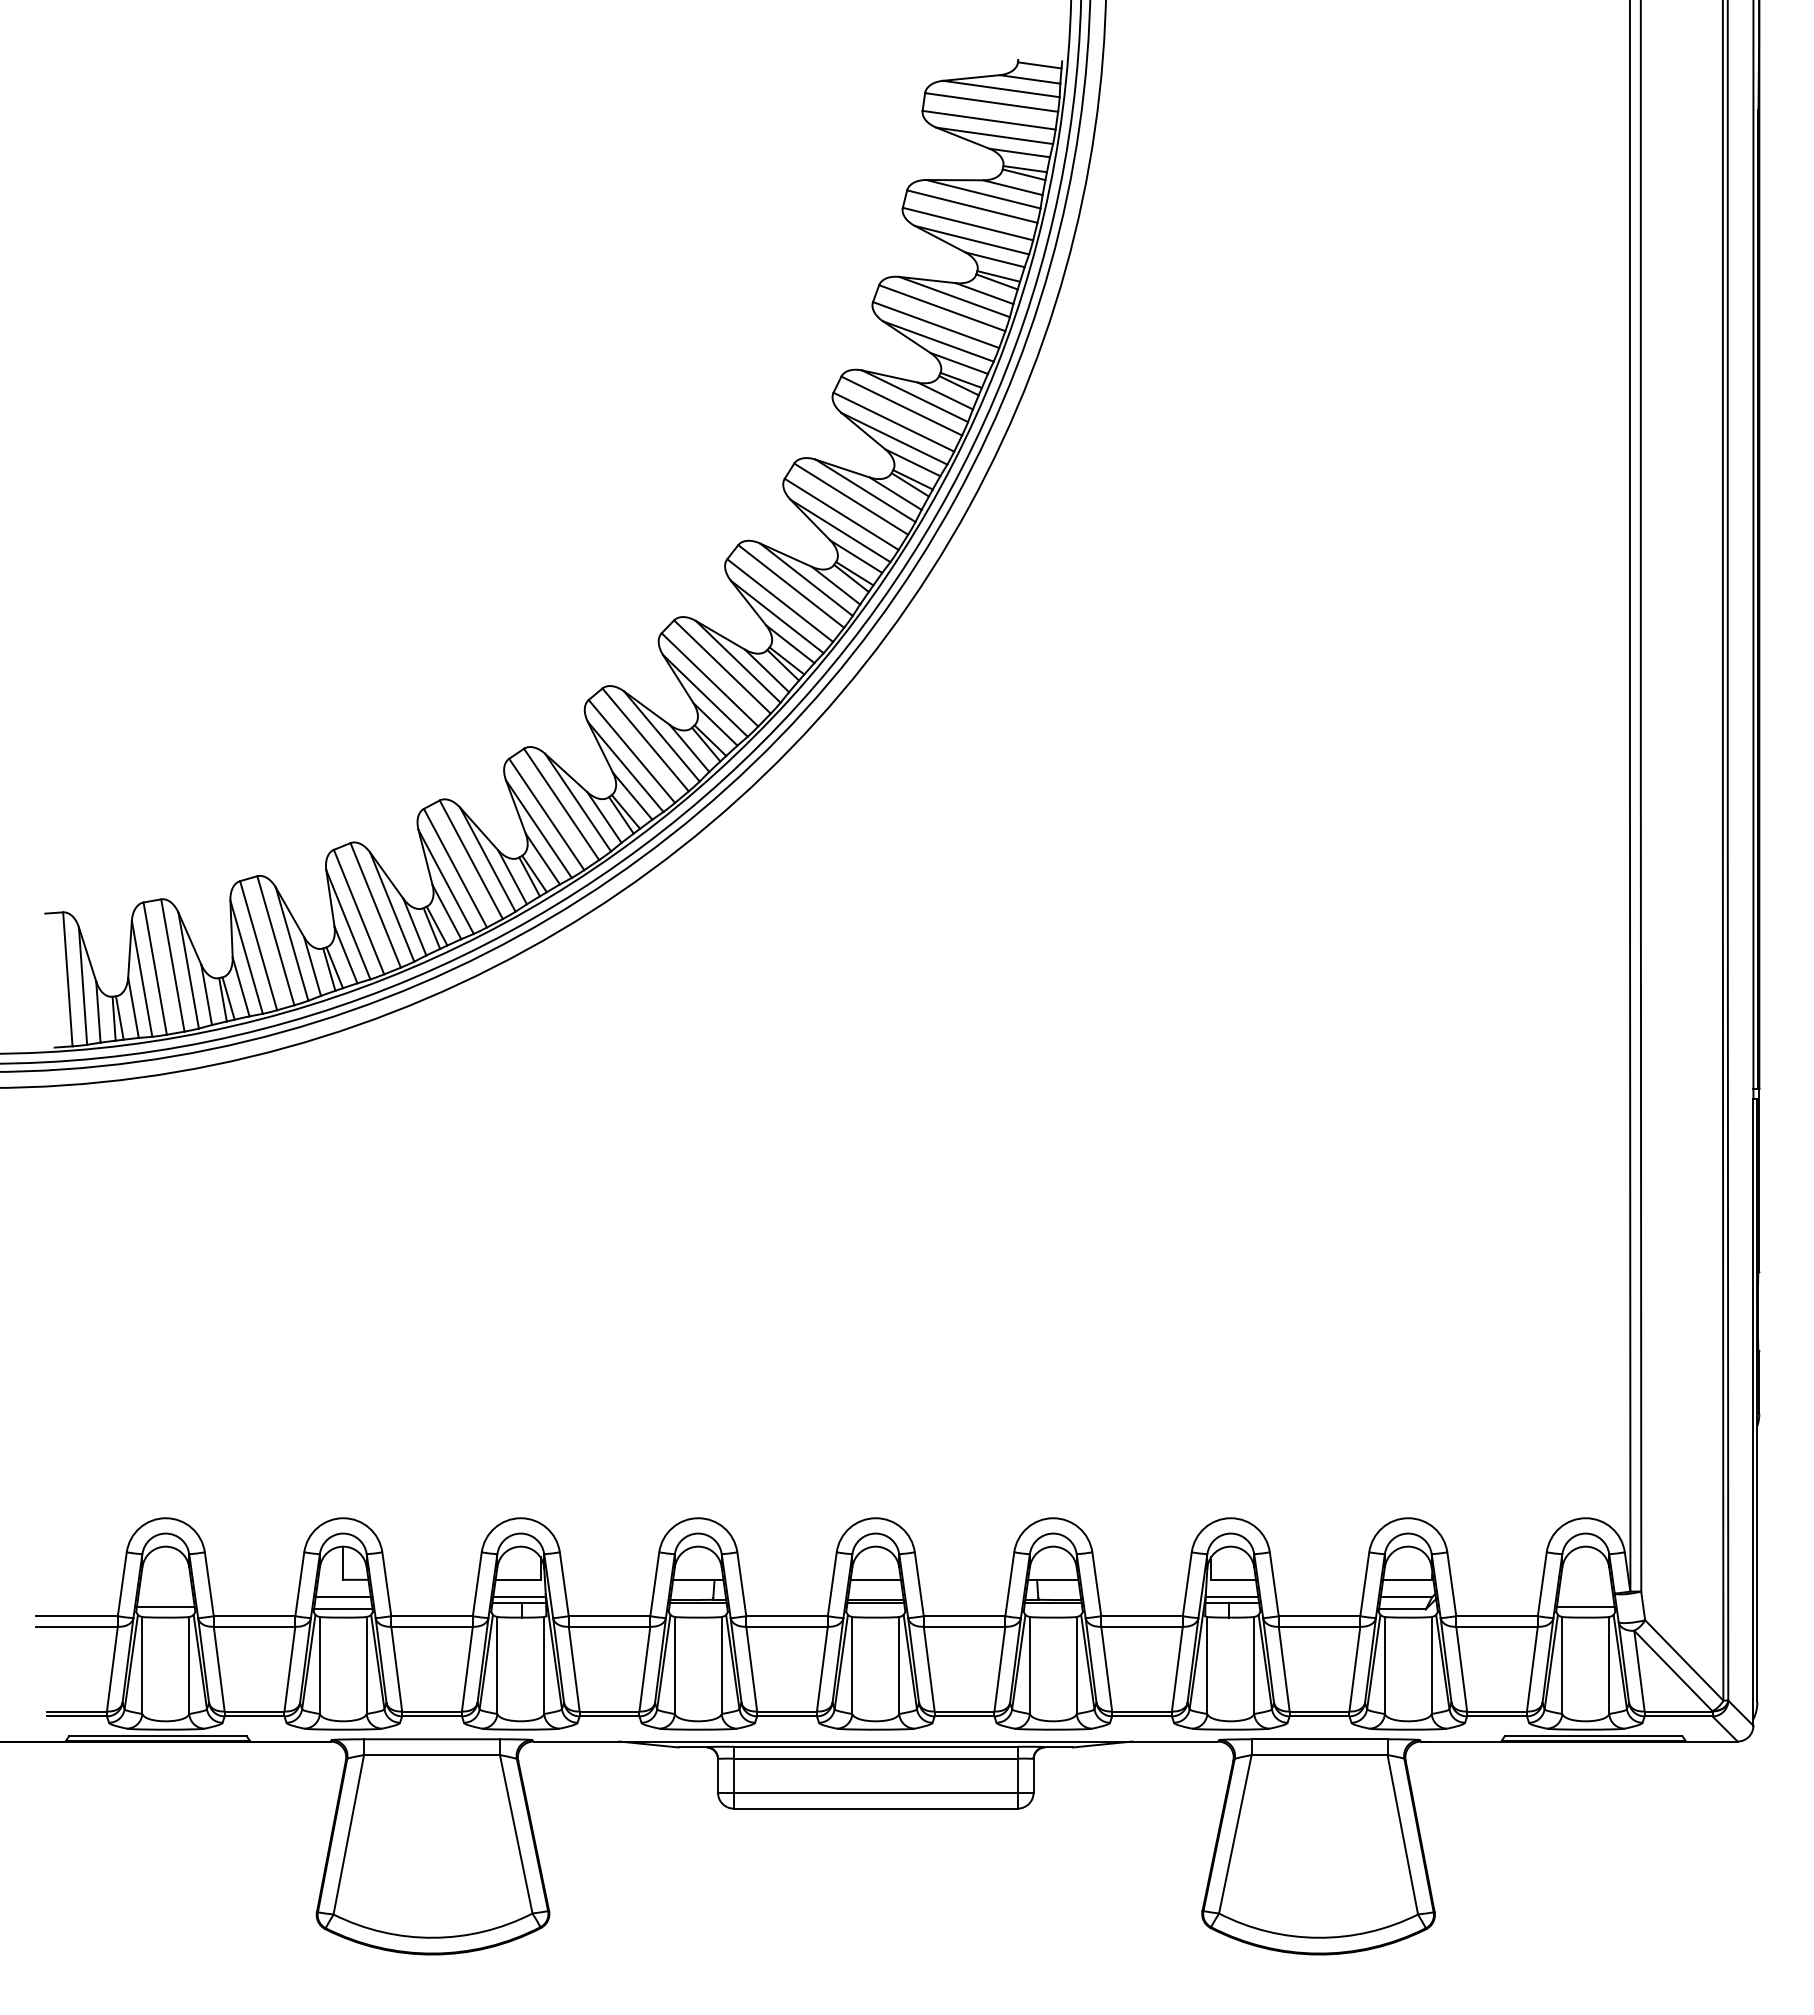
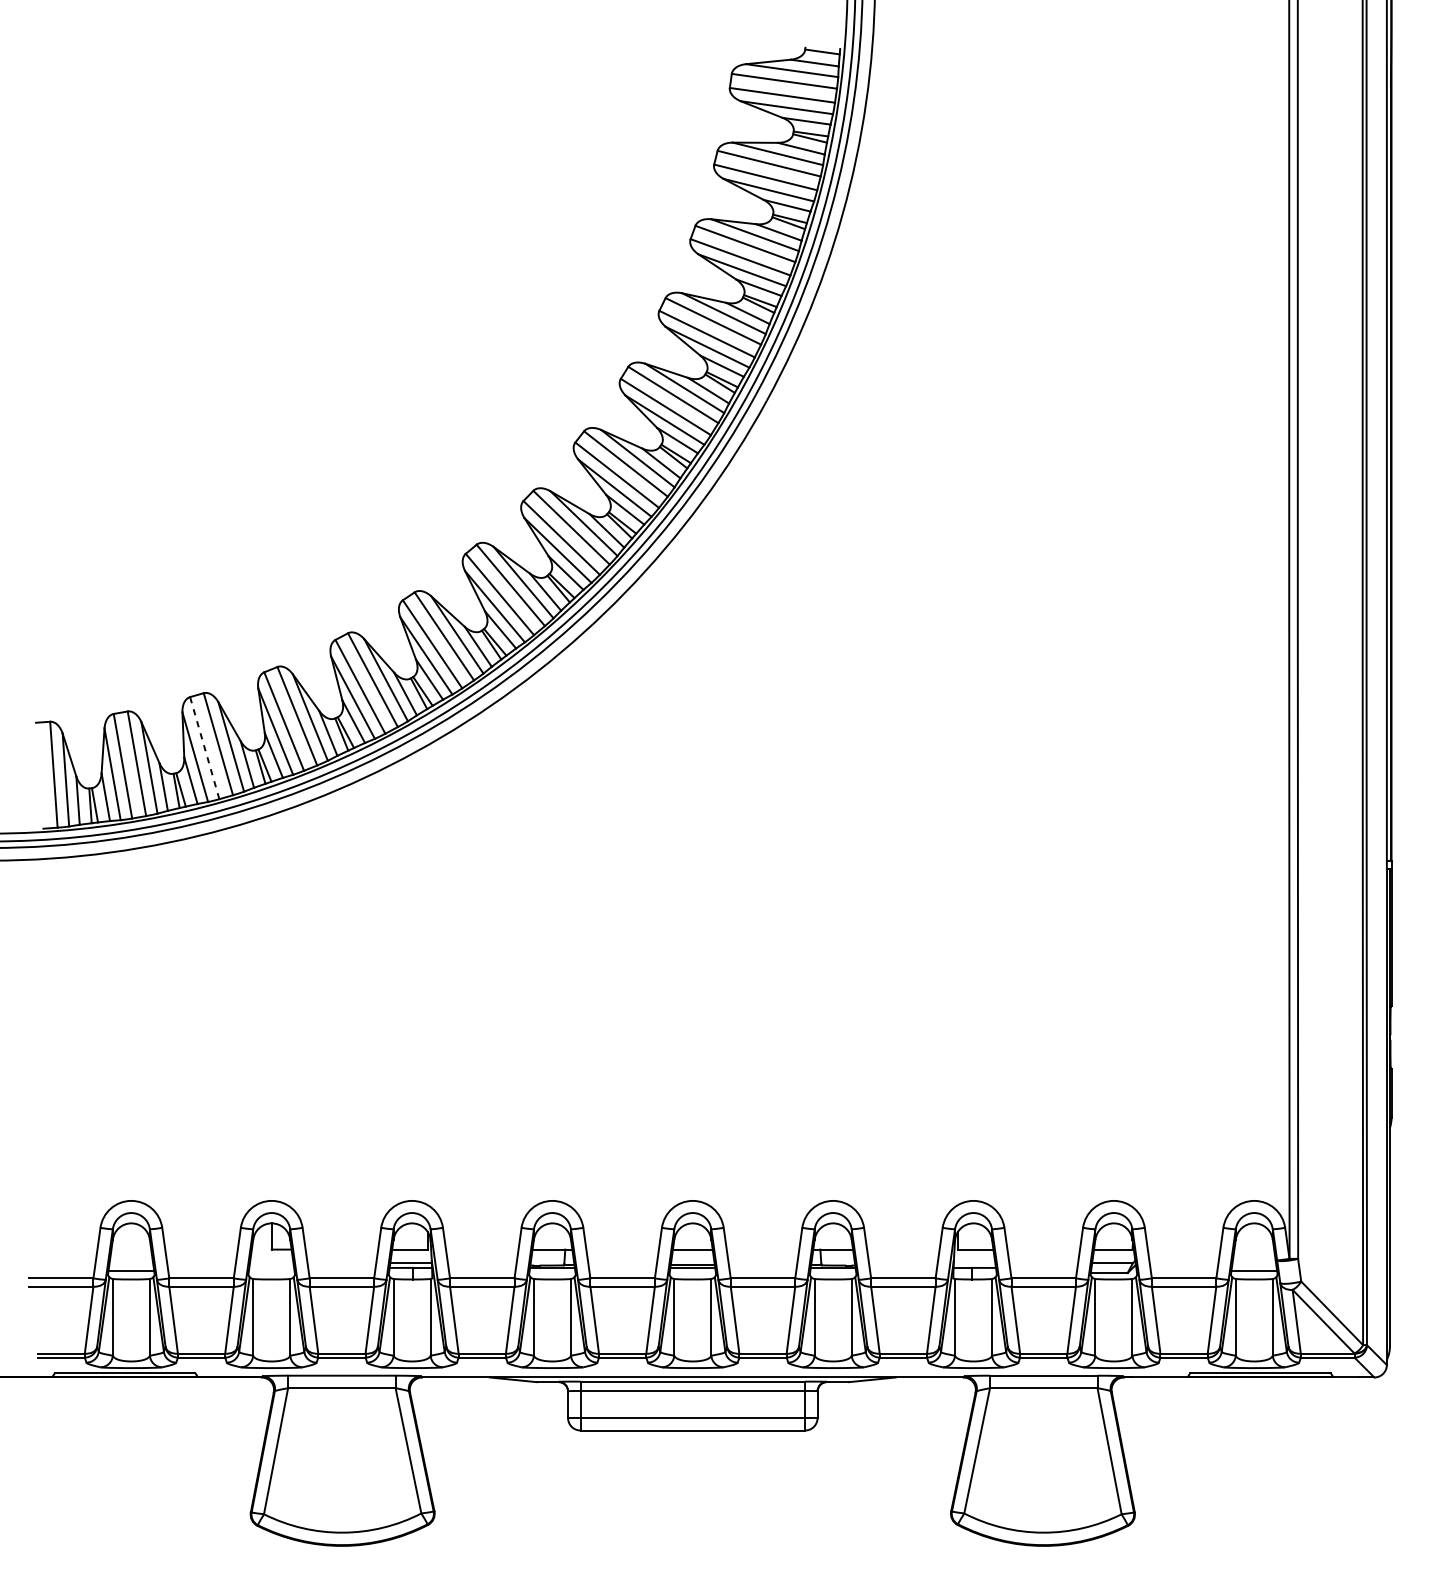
line: (258, 945) -> (204, 747), solid -> dashed
line: (342, 1597) -> (271, 1263), removed
line: (1231, 1597) -> (974, 1263), removed
line: (343, 1609) -> (271, 1273), removed

